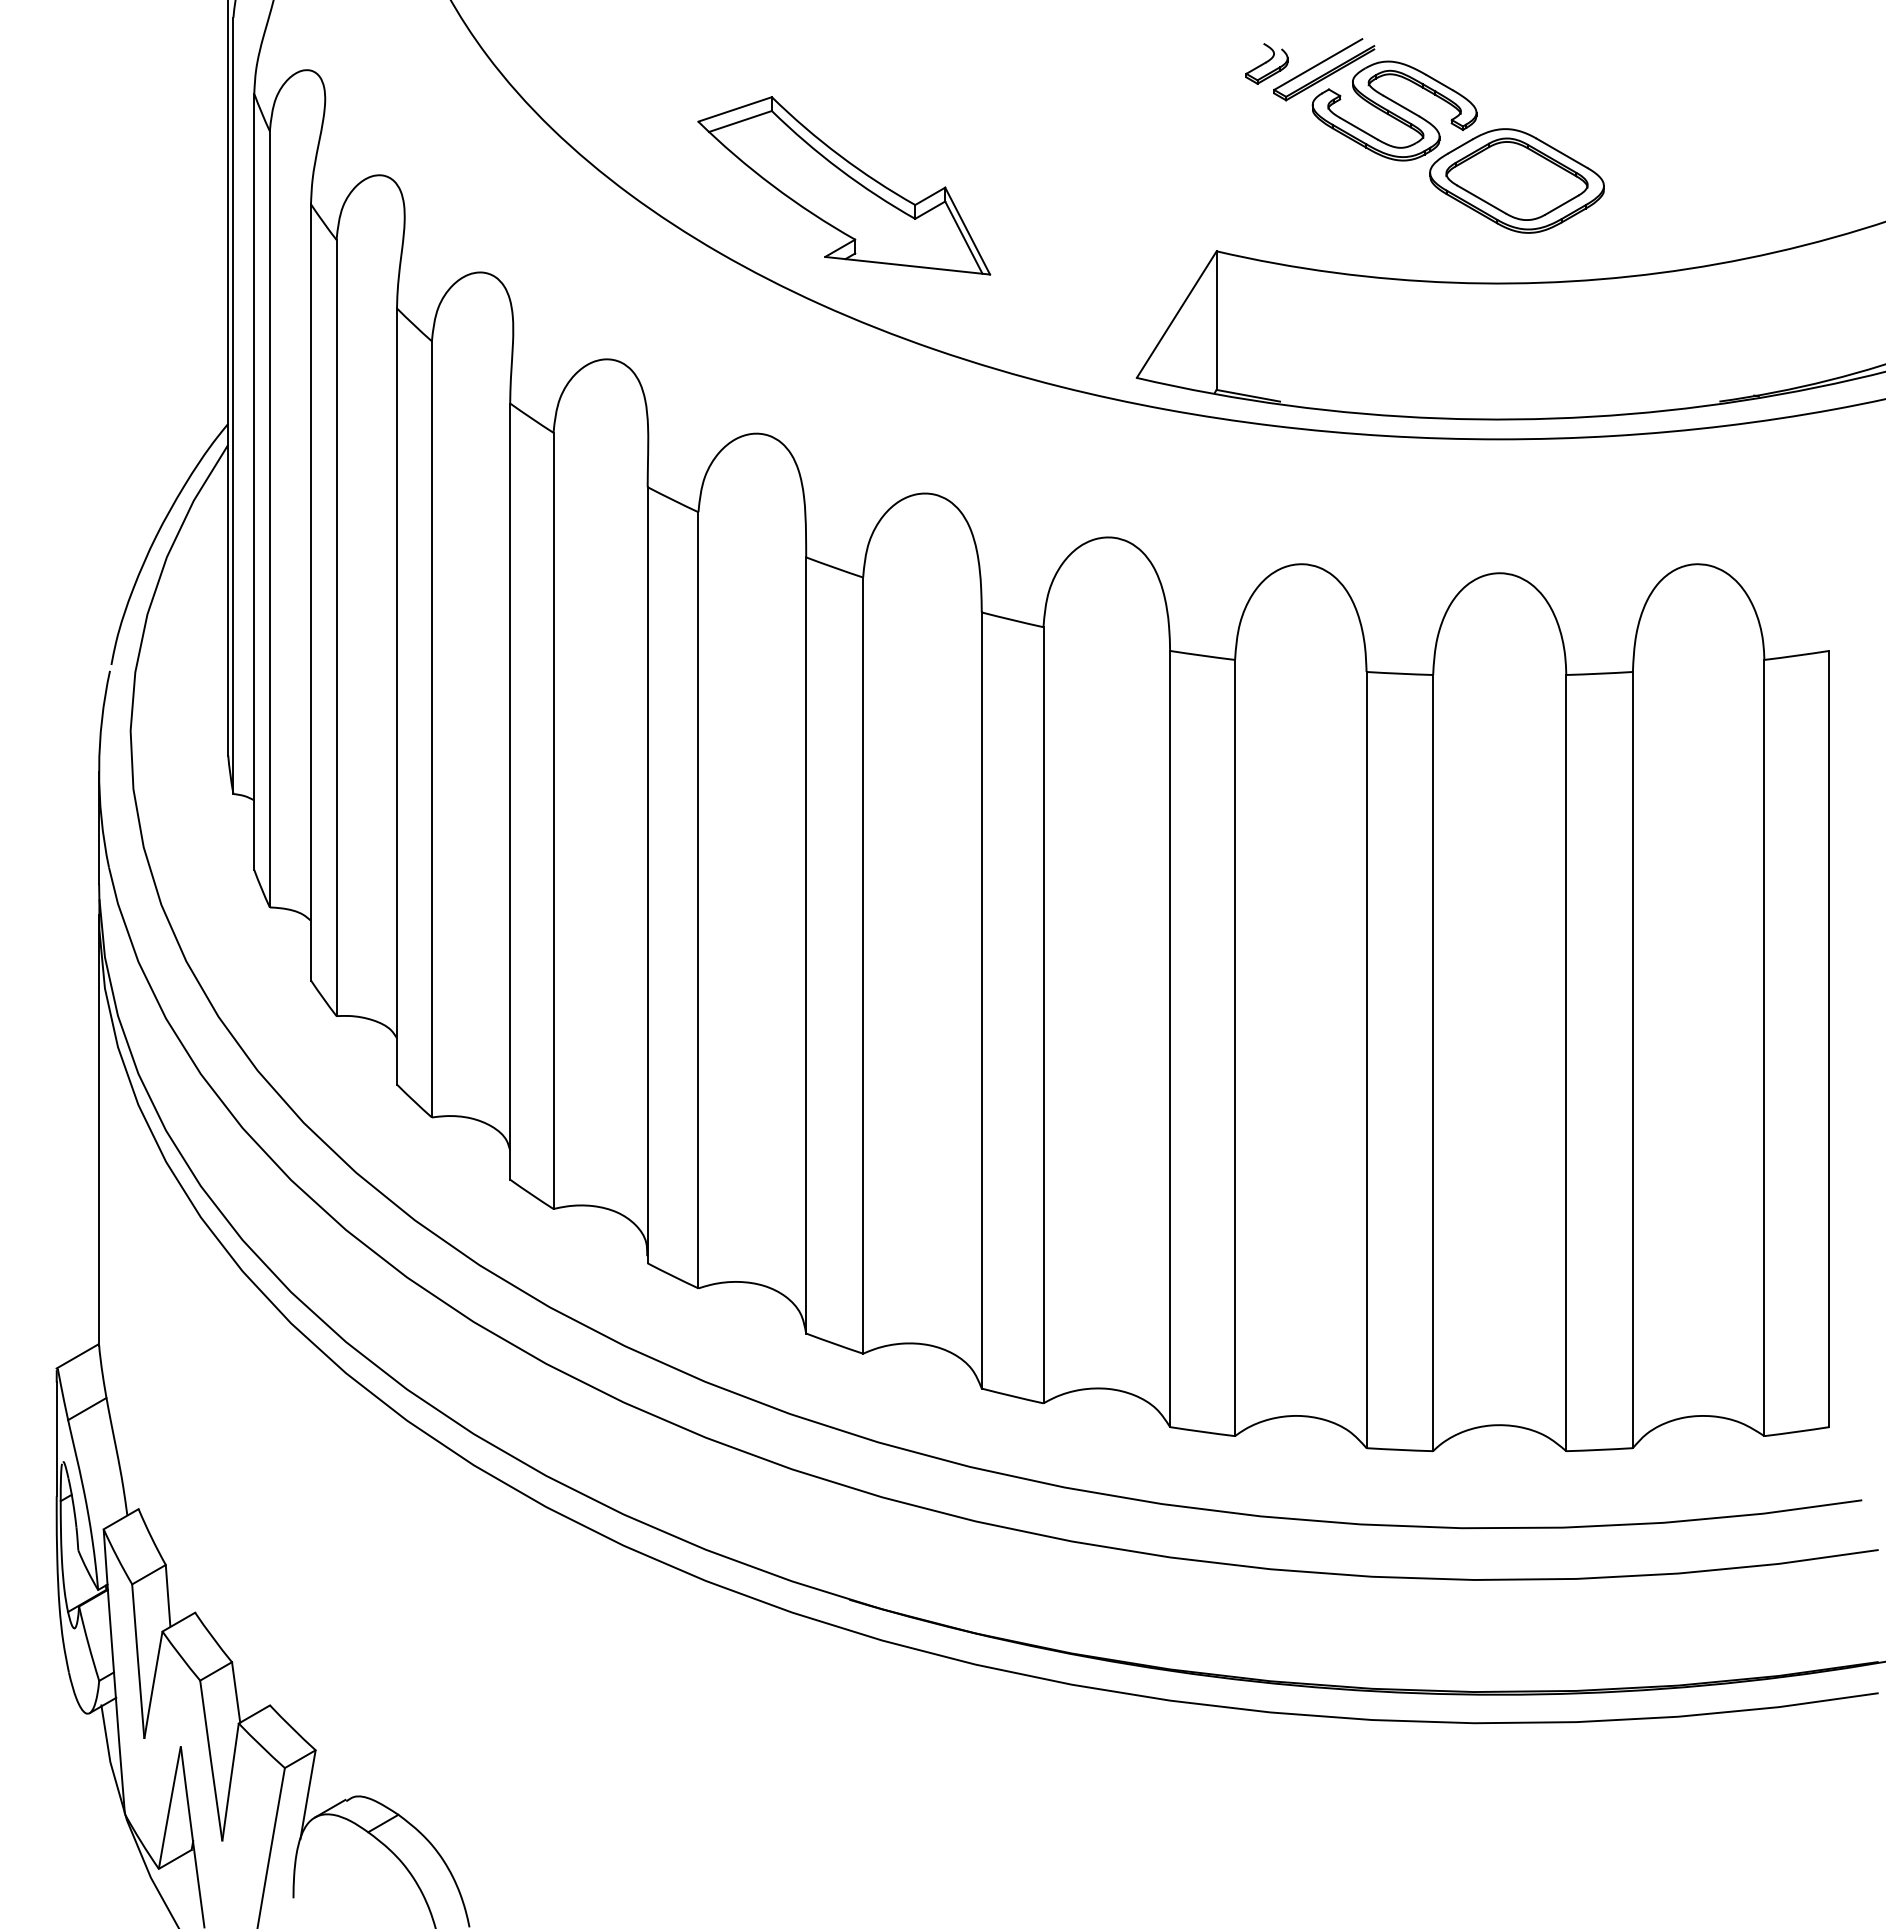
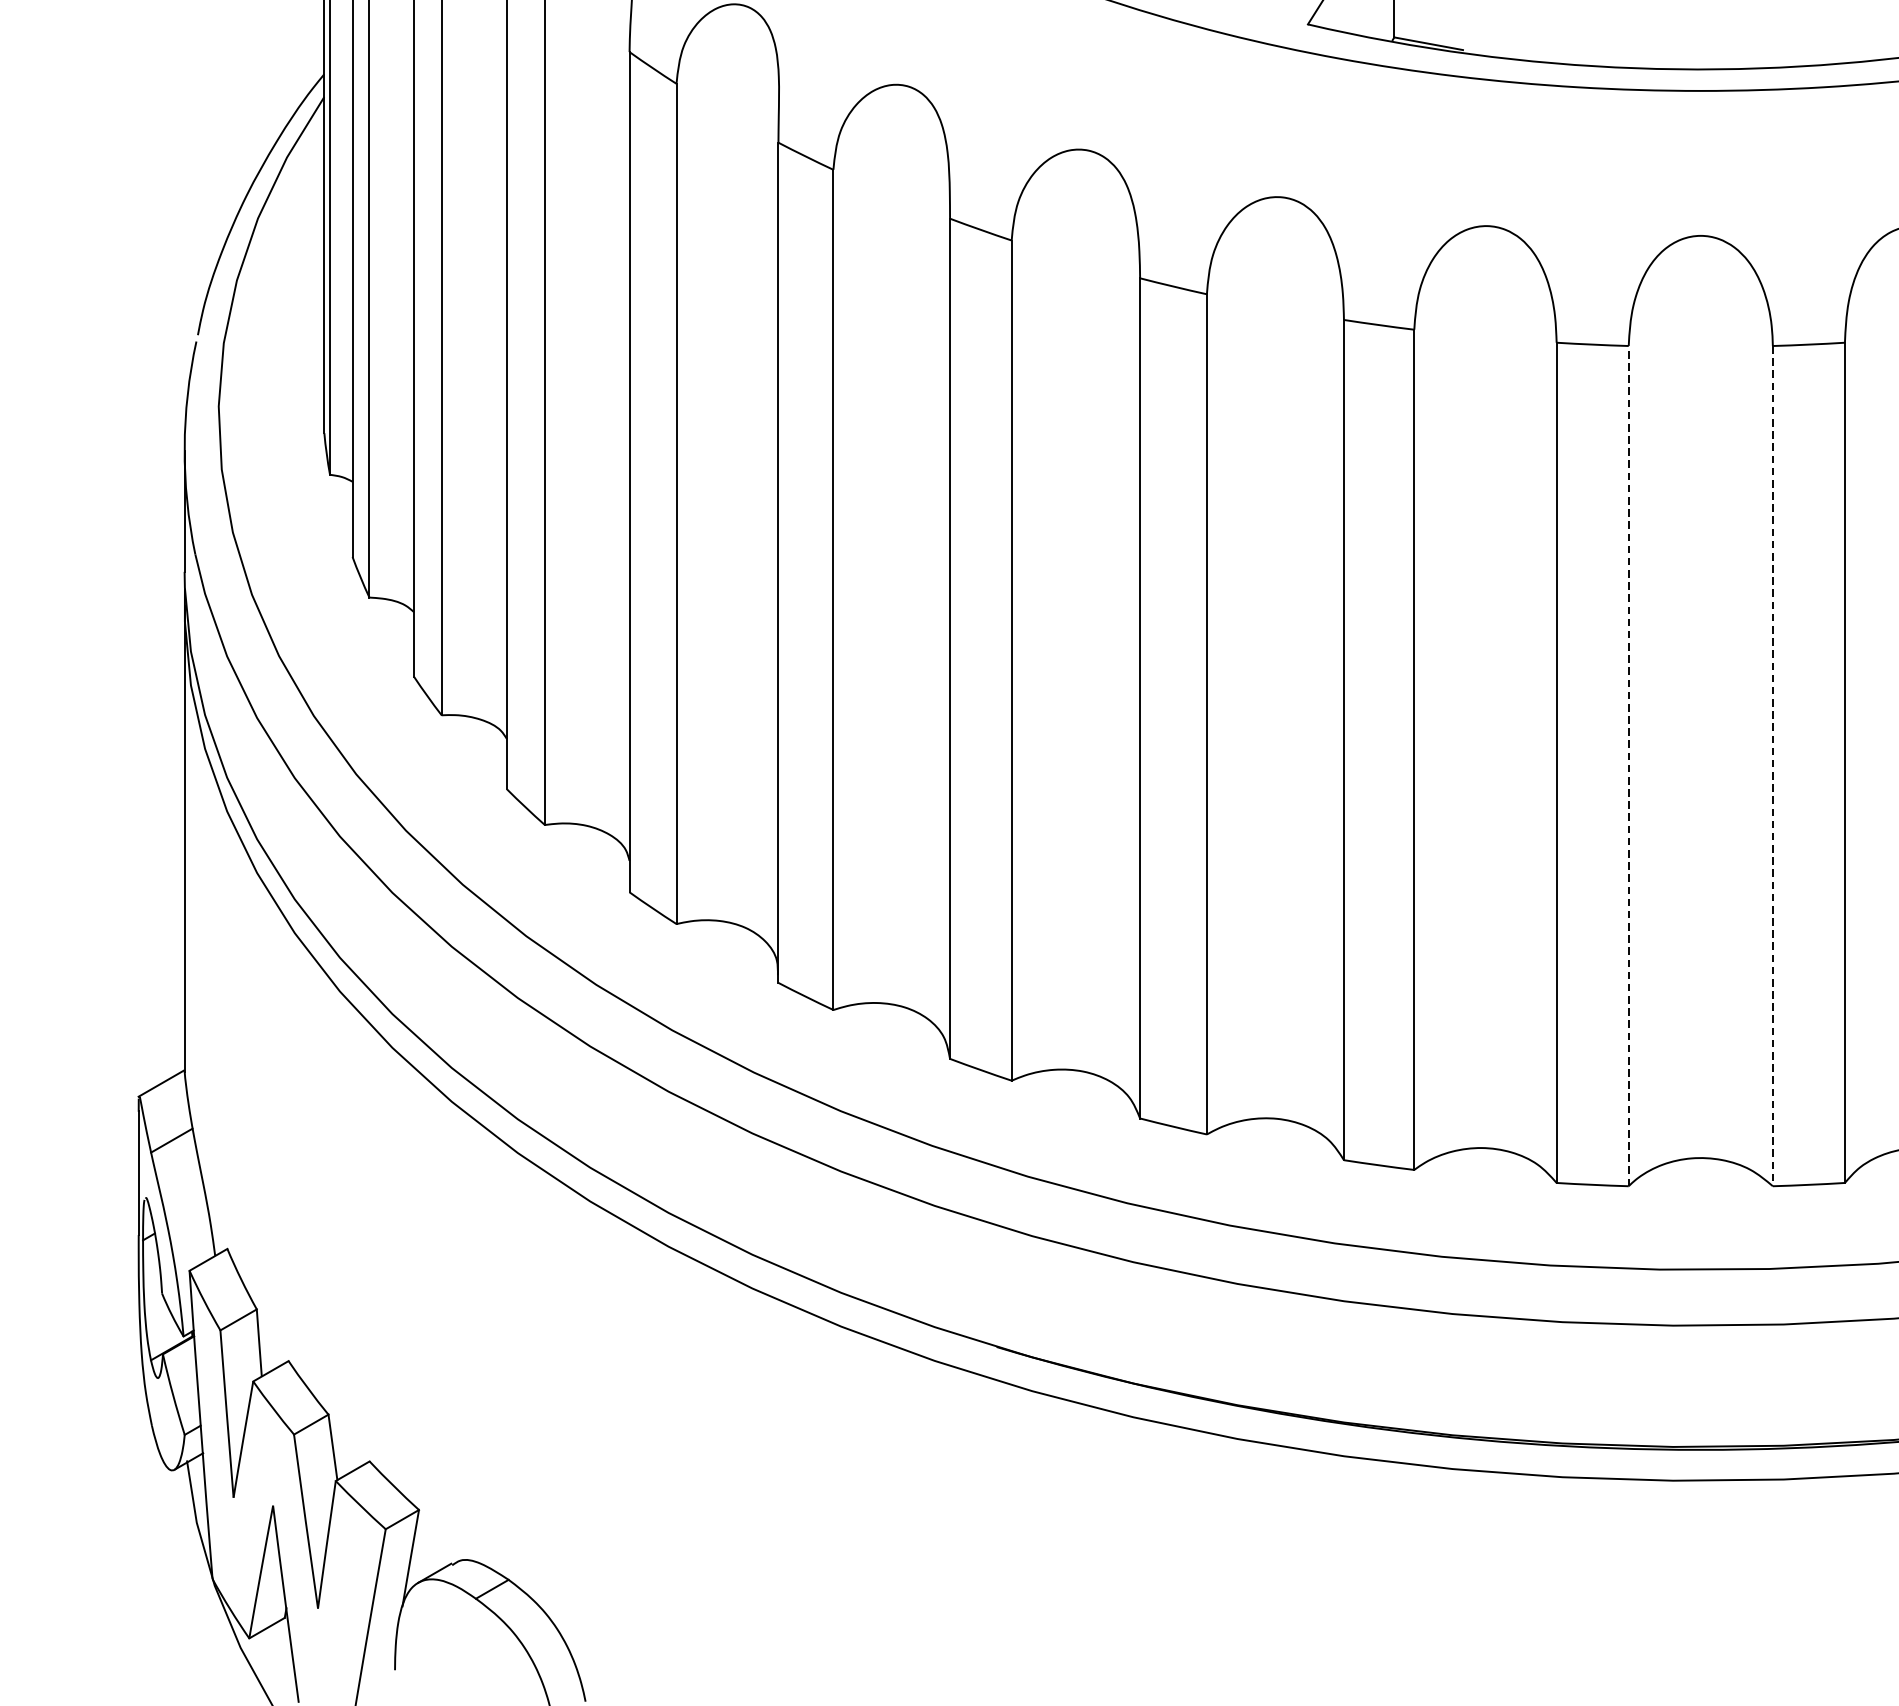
line: (1433, 1062) -> (1629, 765), solid -> dashed
line: (1566, 1063) -> (1773, 766), solid -> dashed

